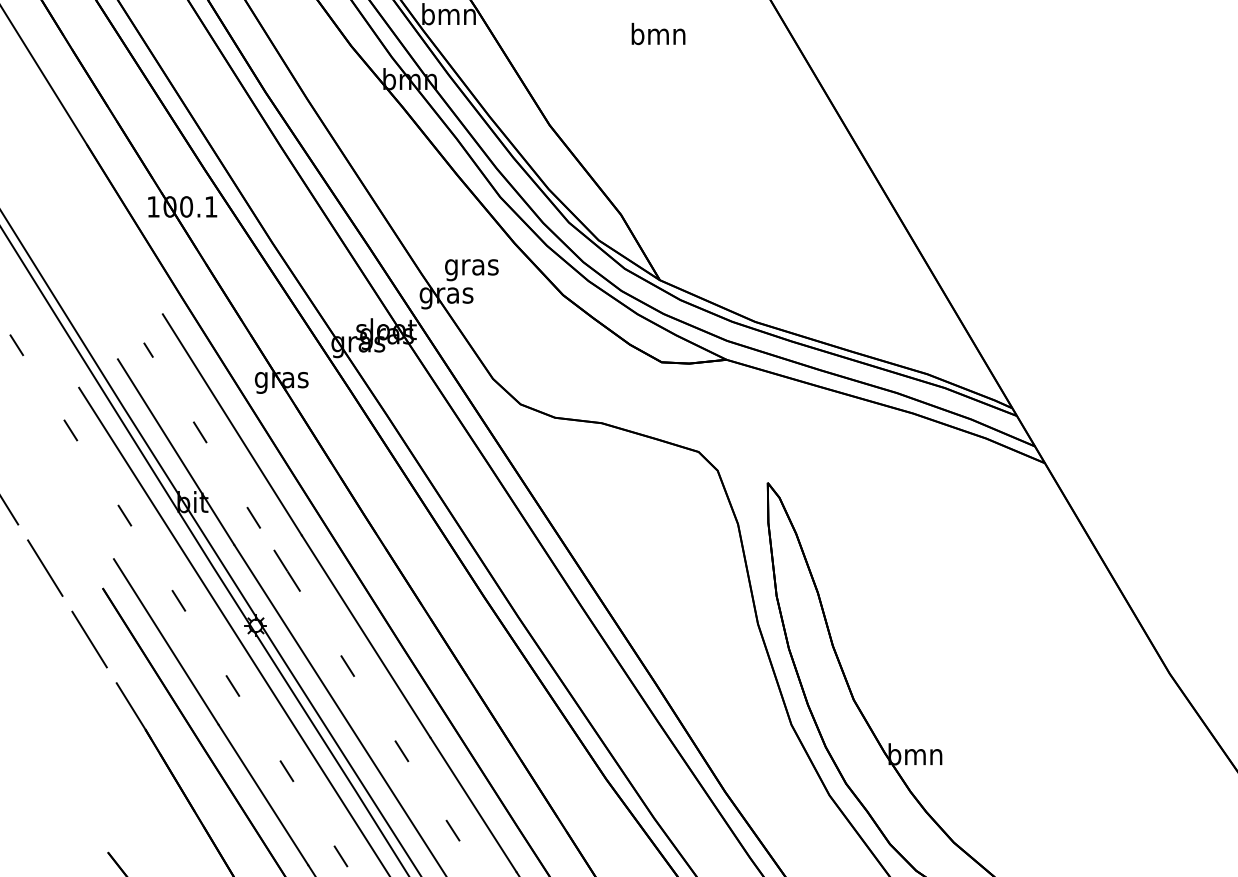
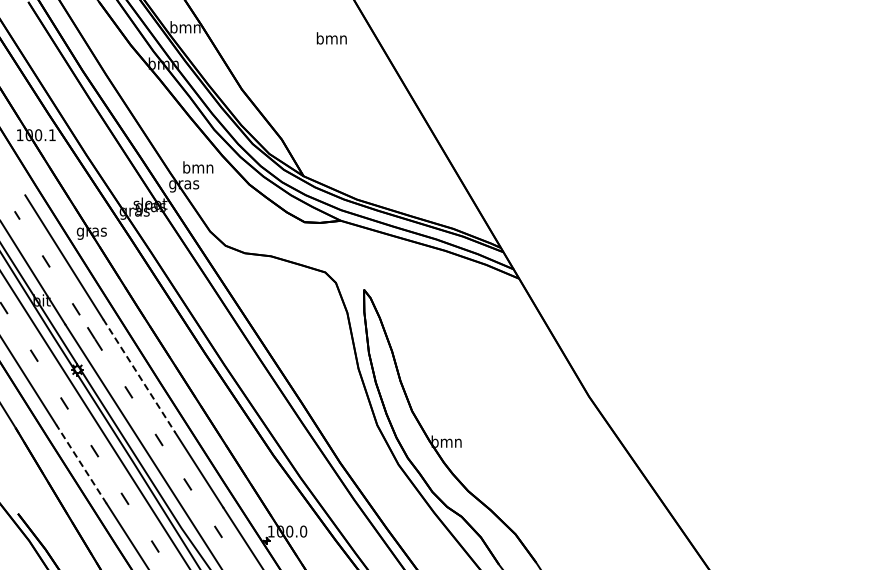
text: (657, 34) -> (331, 38), moved
text: (472, 266) -> (198, 168), gras -> bmn
line: (366, 637) -> (139, 376), solid -> dashed
line: (263, 795) -> (81, 464), solid -> dashed

